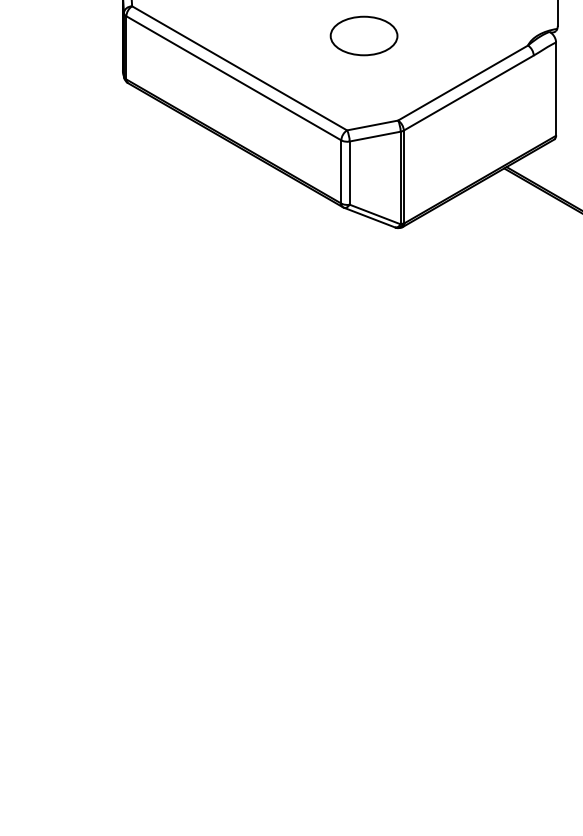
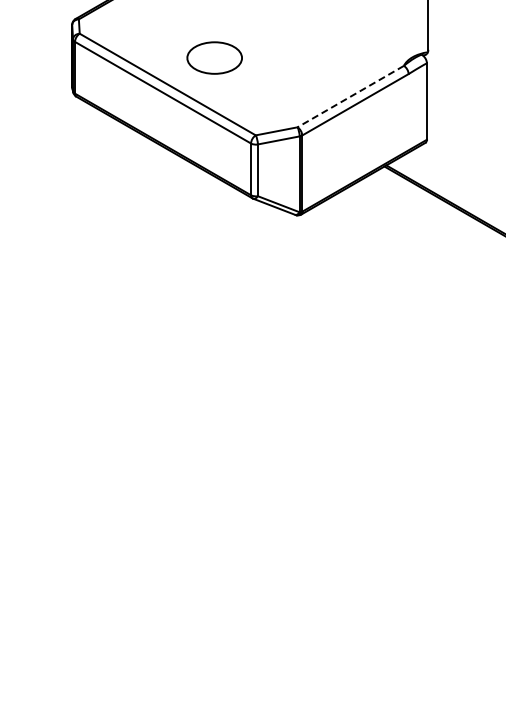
part: (363, 35) -> (214, 57), moved
line: (462, 82) -> (350, 96), solid -> dashed

